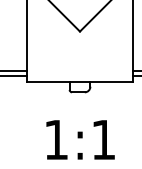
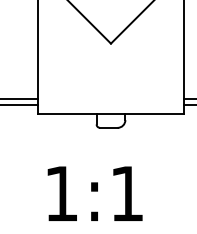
text: (80, 139) -> (95, 193), moved

